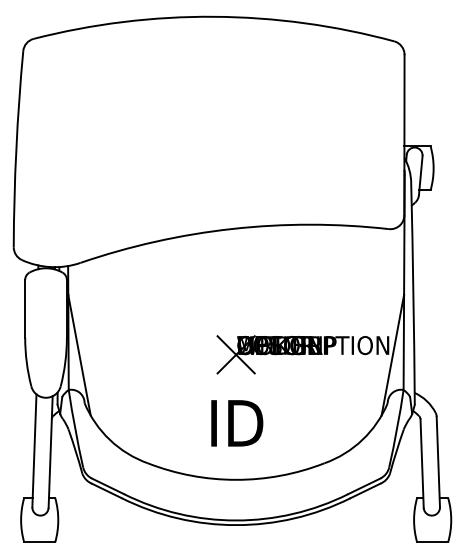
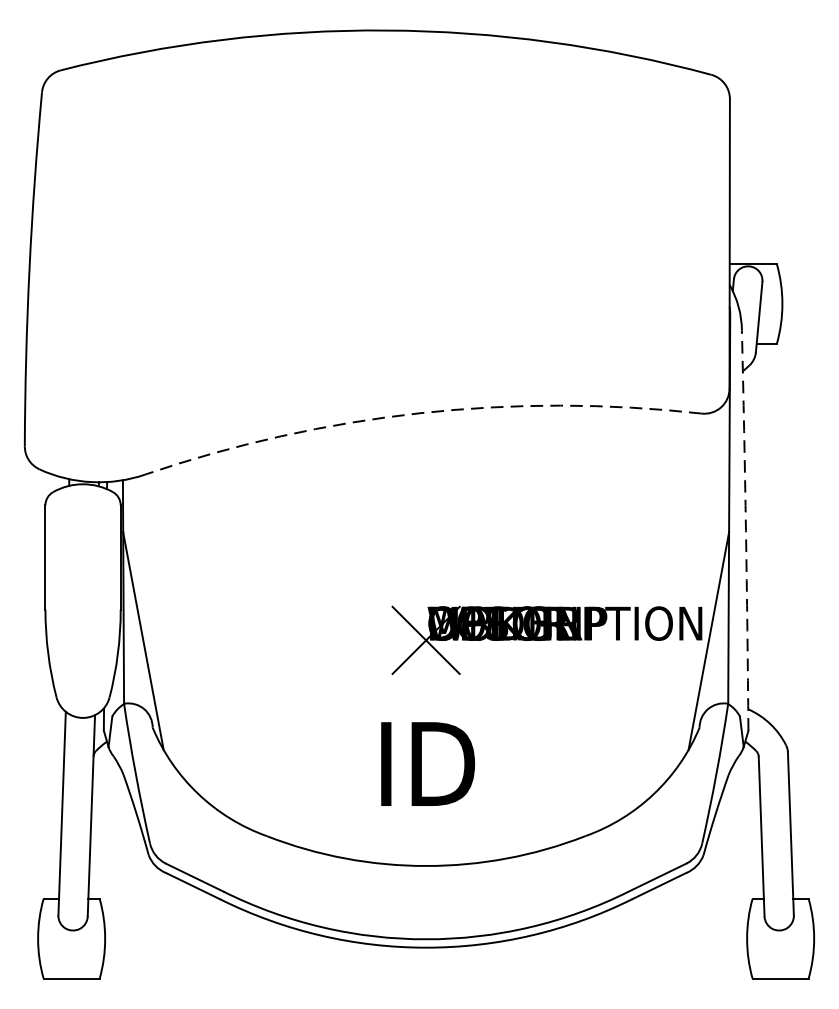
arc: (232, 228) -> (419, 412), solid -> dashed
arc: (413, 293) -> (746, 529), solid -> dashed

